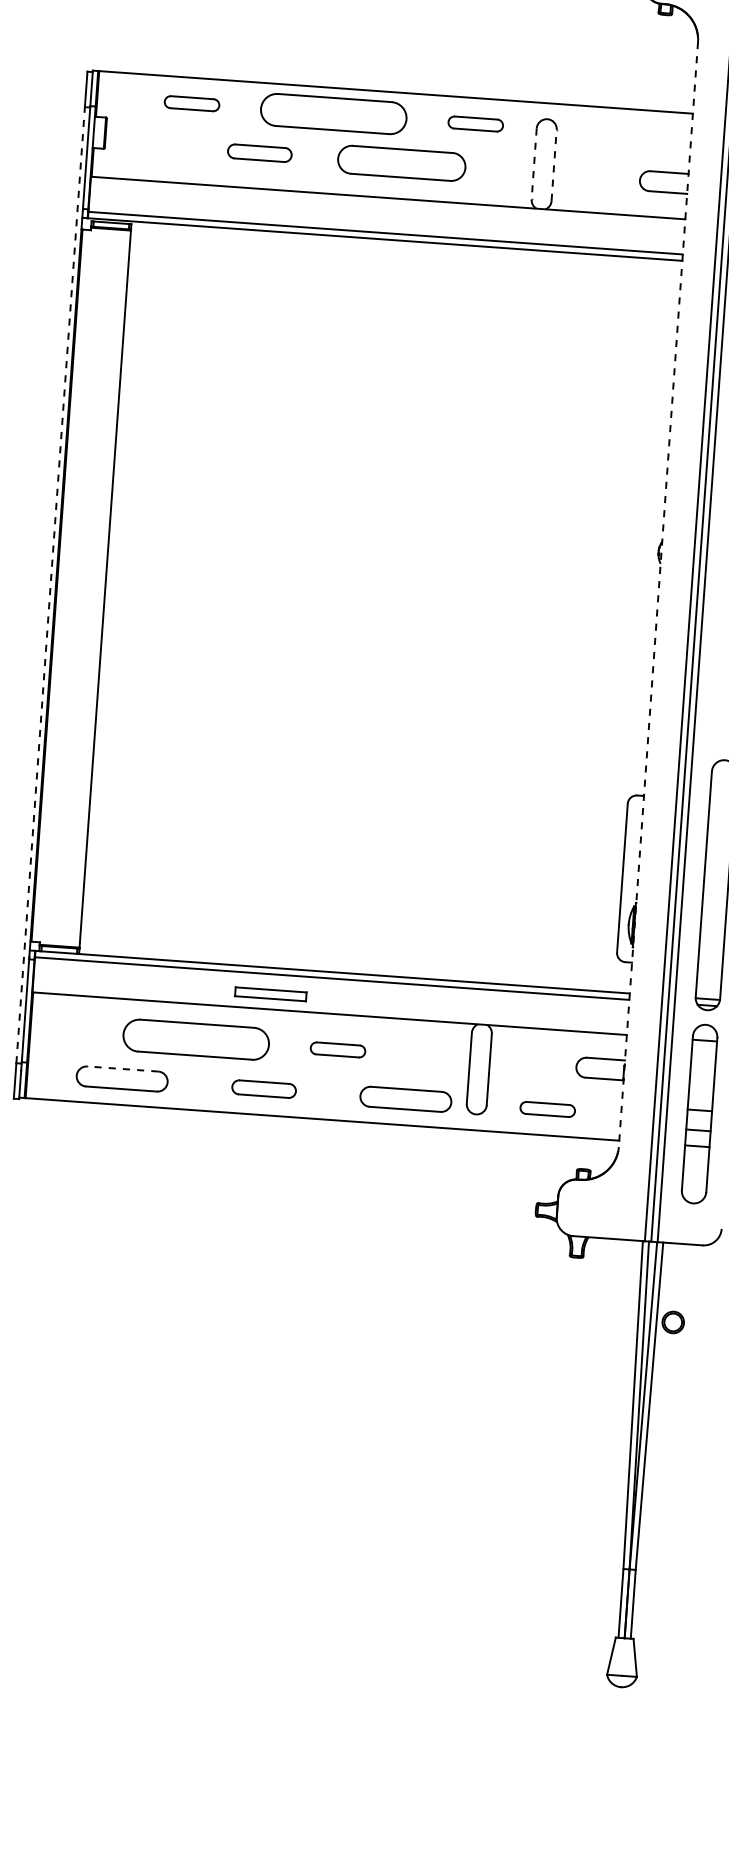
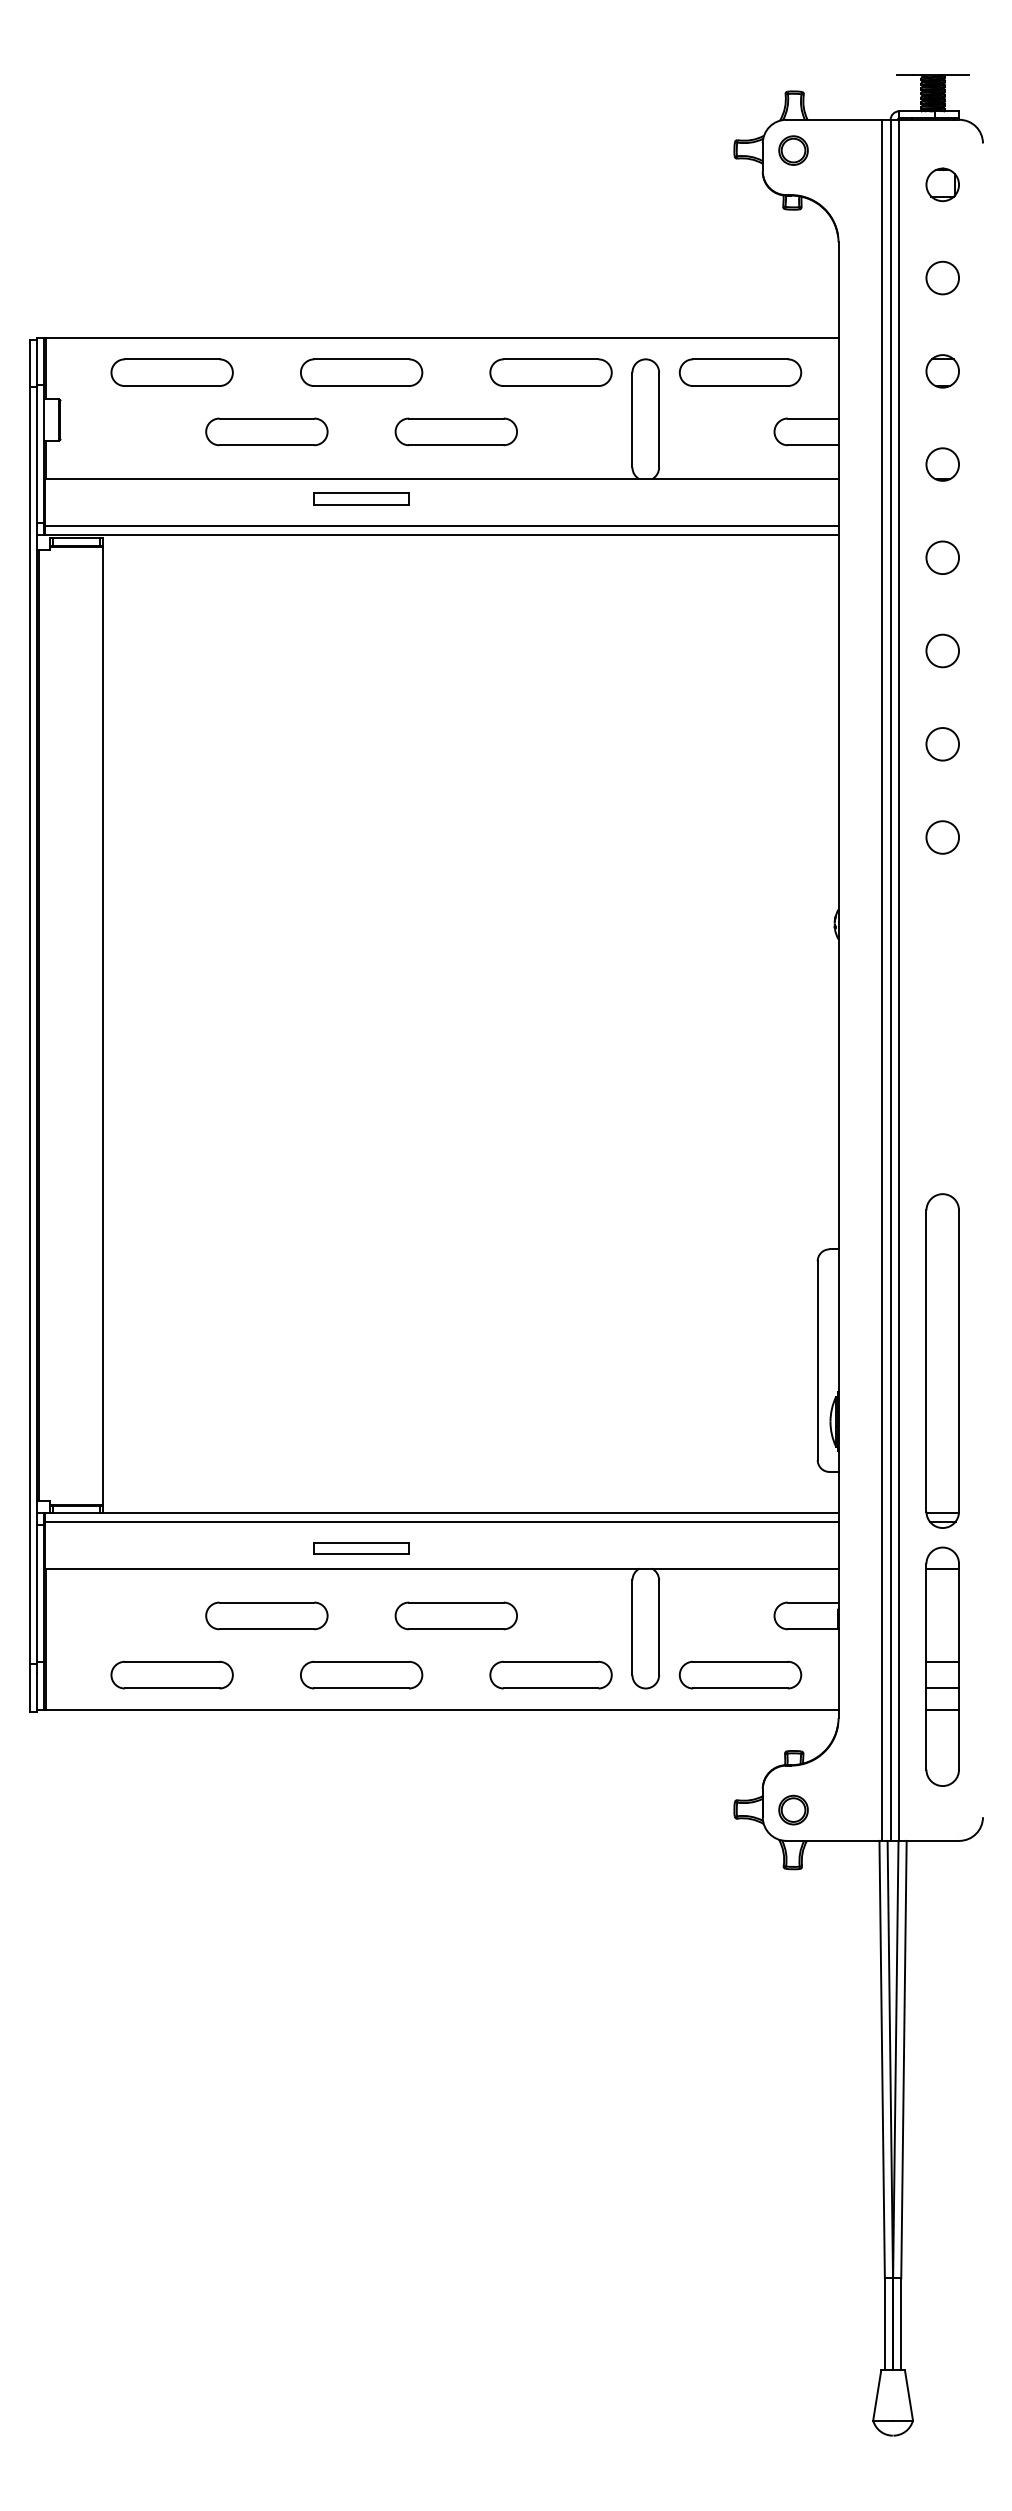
part: (191, 103) -> (171, 372), size x1.67
part: (333, 113) -> (361, 372), size x0.62
part: (475, 123) -> (550, 372), size x1.67
part: (617, 134) -> (740, 372), added
part: (259, 152) -> (266, 431), size x1.43
part: (401, 163) -> (455, 431), size x0.71
line: (534, 164) -> (632, 420), dashed -> solid
line: (554, 164) -> (659, 419), dashed -> solid
part: (327, 208) -> (361, 498), added
line: (50, 584) -> (30, 1025), dashed -> solid
line: (658, 594) -> (838, 980), dashed -> solid
part: (196, 1039) -> (266, 1615), size x0.62
part: (337, 1049) -> (455, 1615), size x1.67
line: (122, 1068) -> (171, 1661), dashed -> solid
part: (263, 1088) -> (361, 1674), size x1.43
part: (547, 1109) -> (740, 1674), size x1.67
part: (673, 1322) -> (793, 1809), moved

